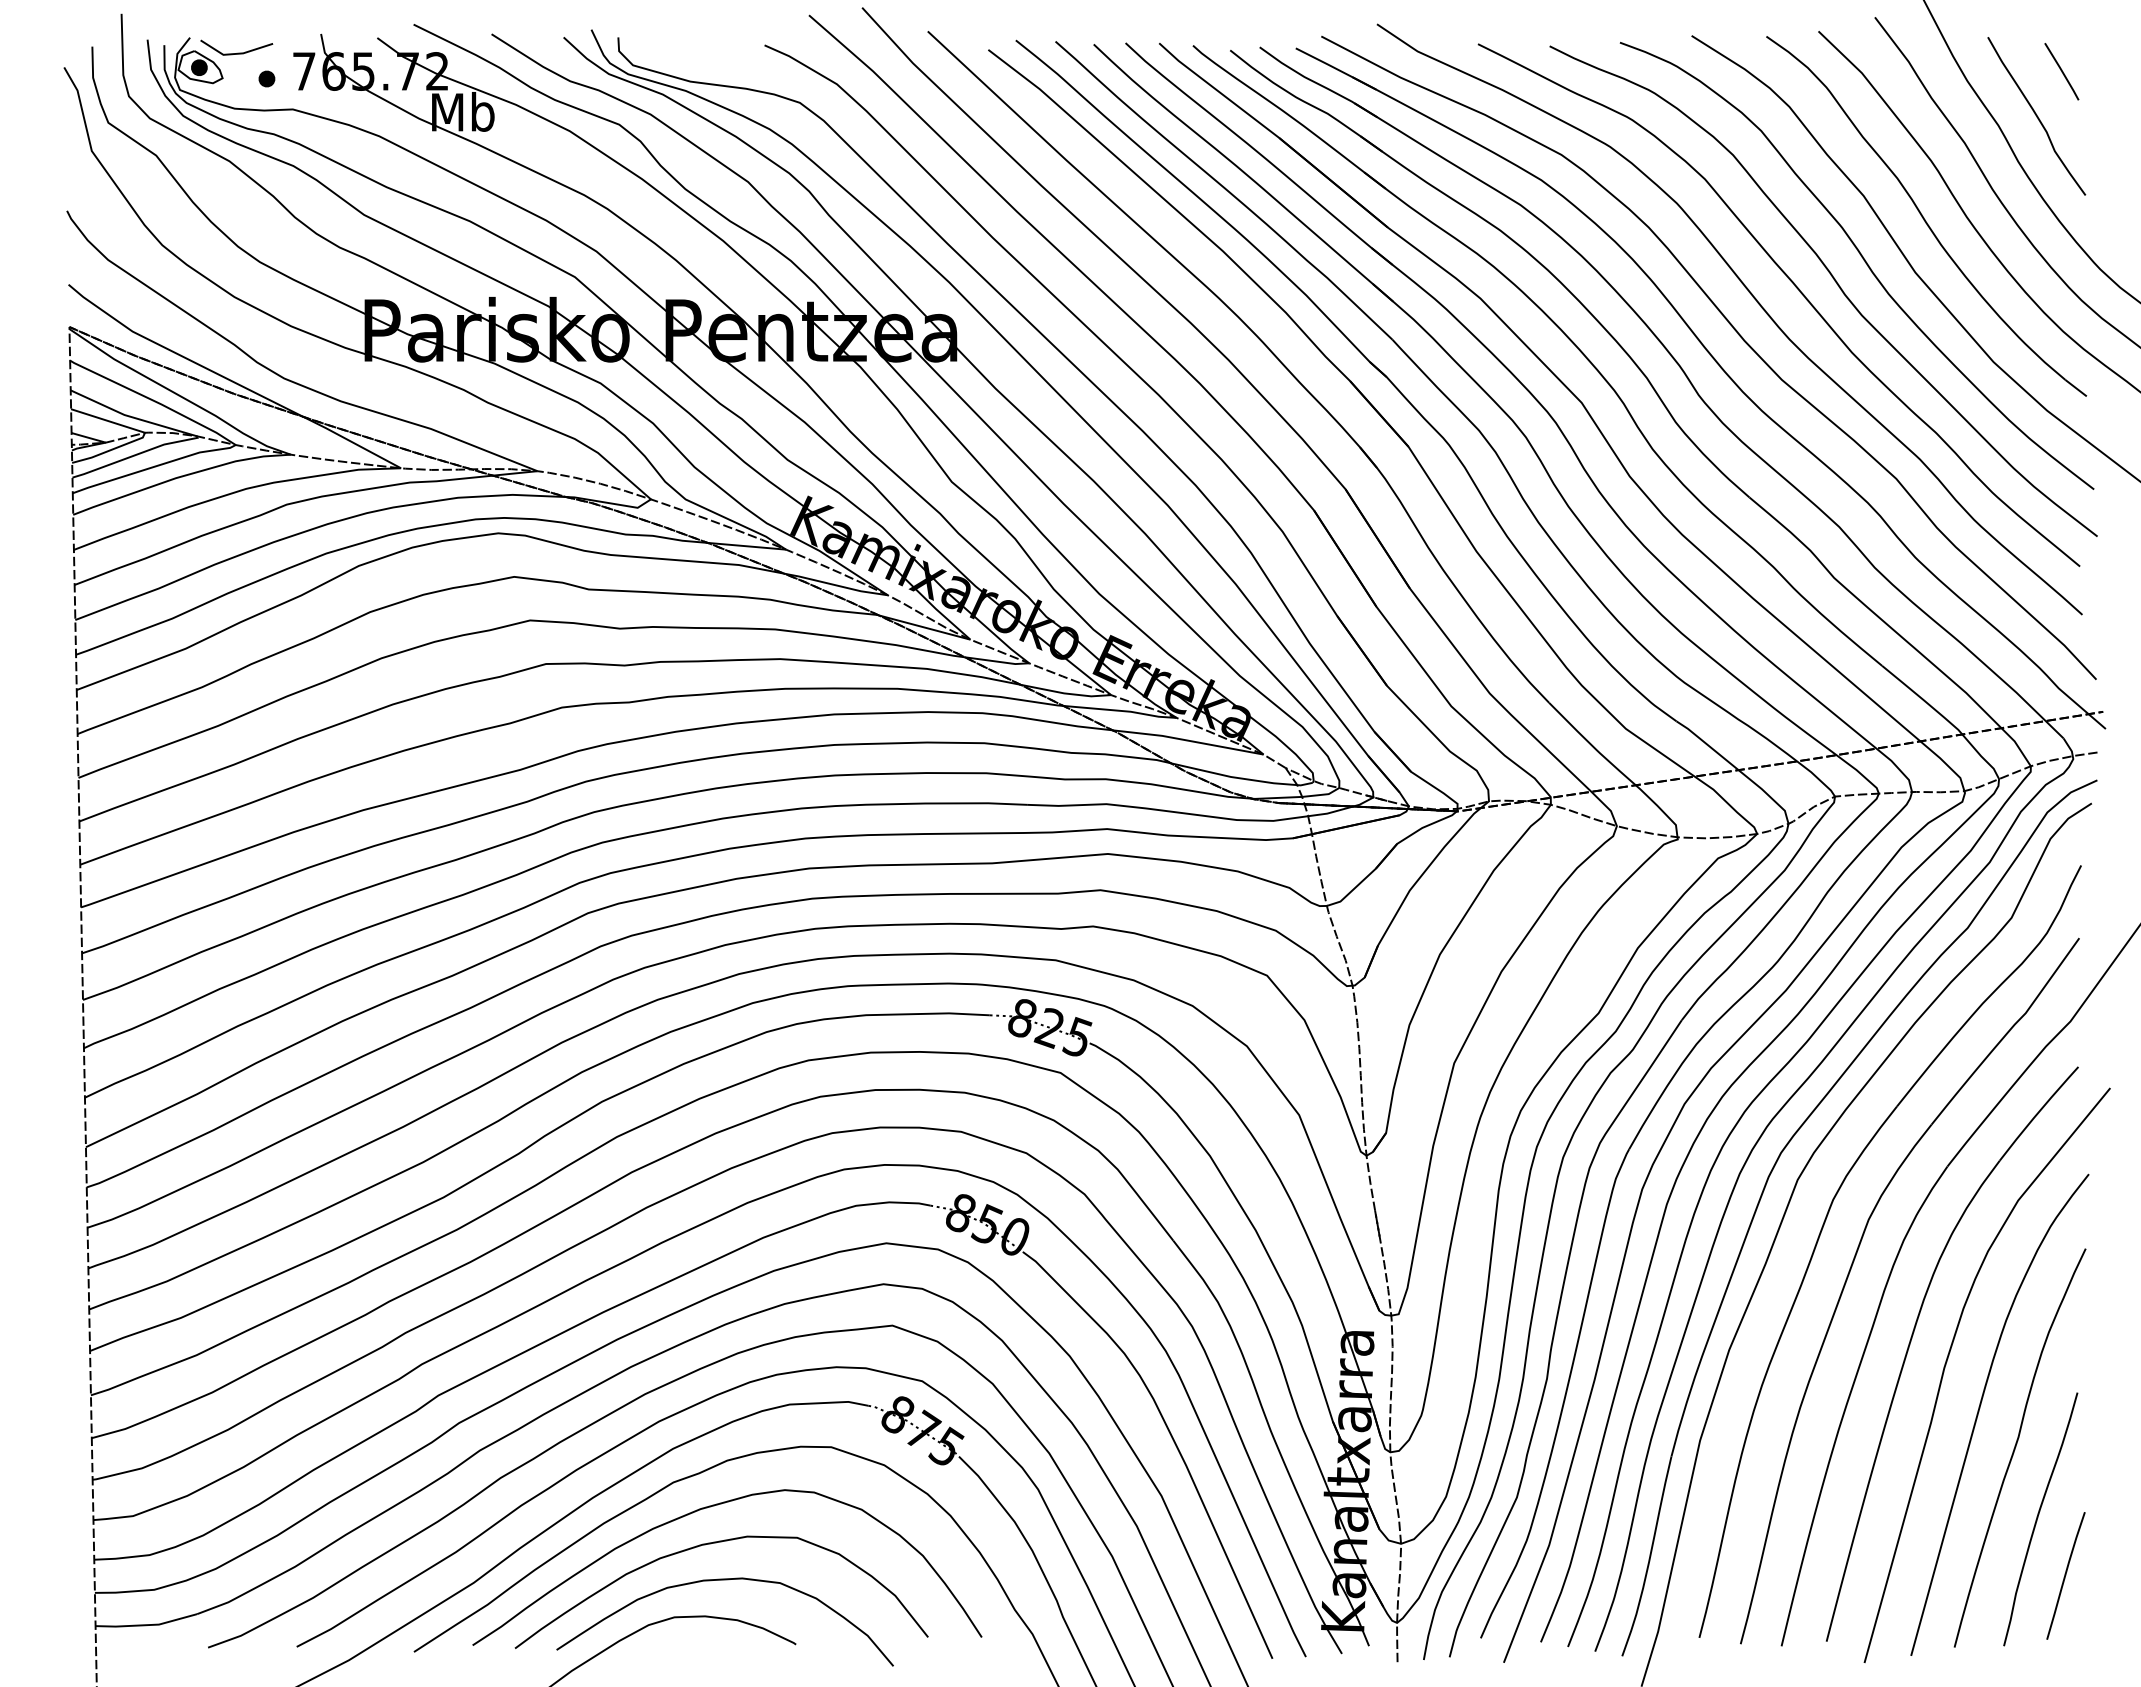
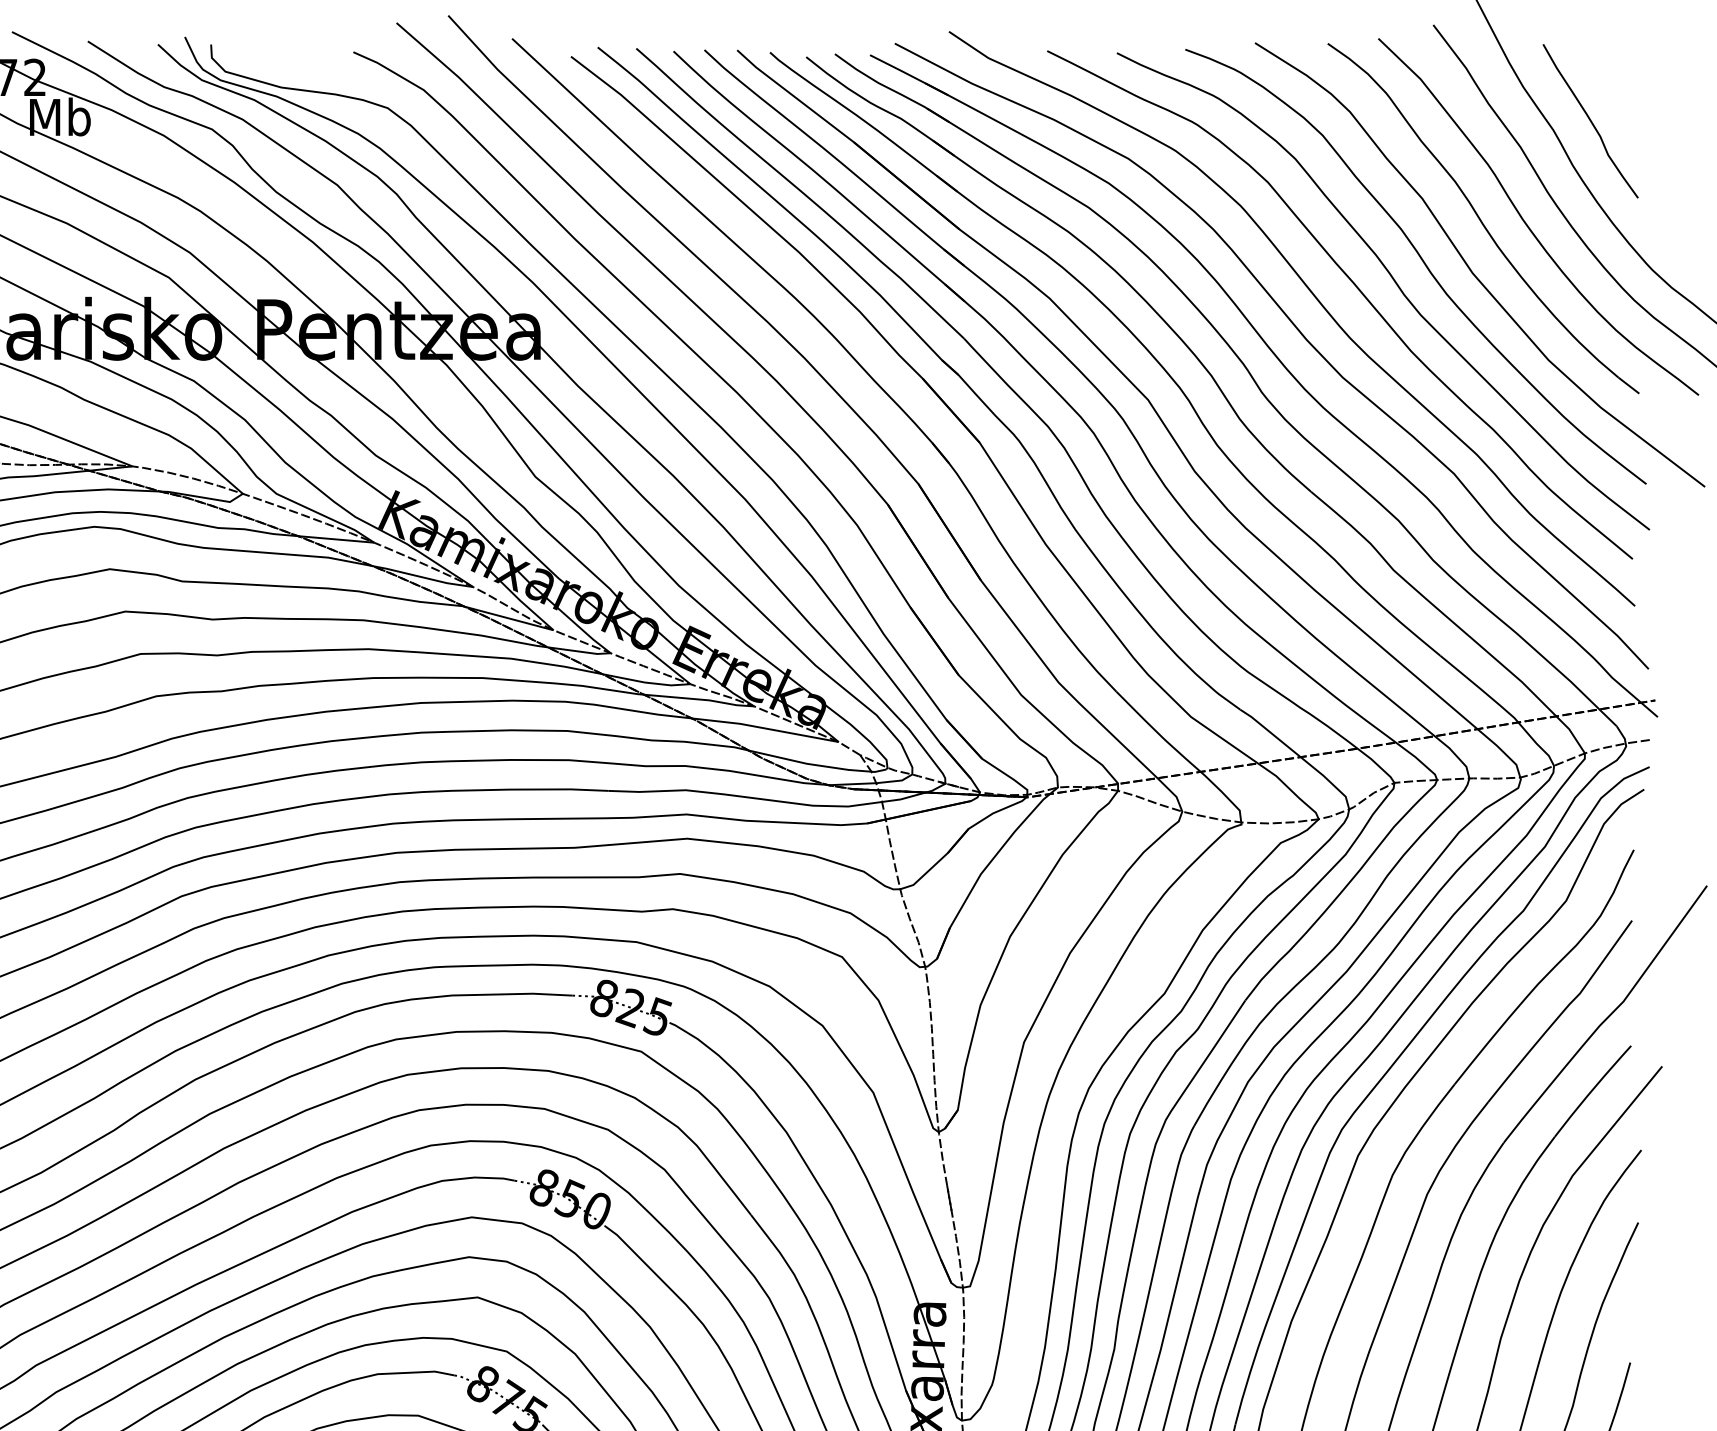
line: (2061, 71) -> (1614, 77), removed

